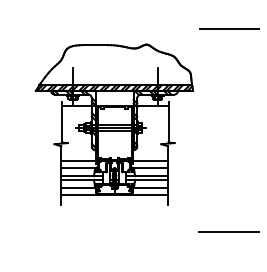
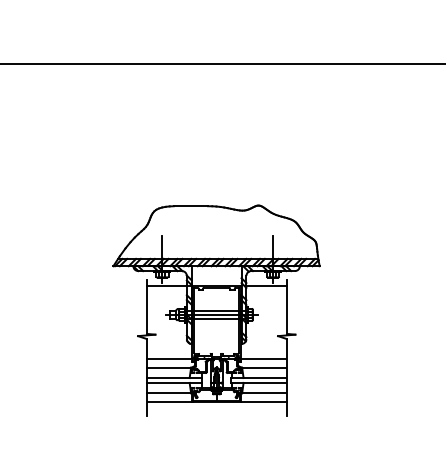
line: (228, 28) -> (366, 184), removed
line: (228, 231) -> (366, 450), removed

